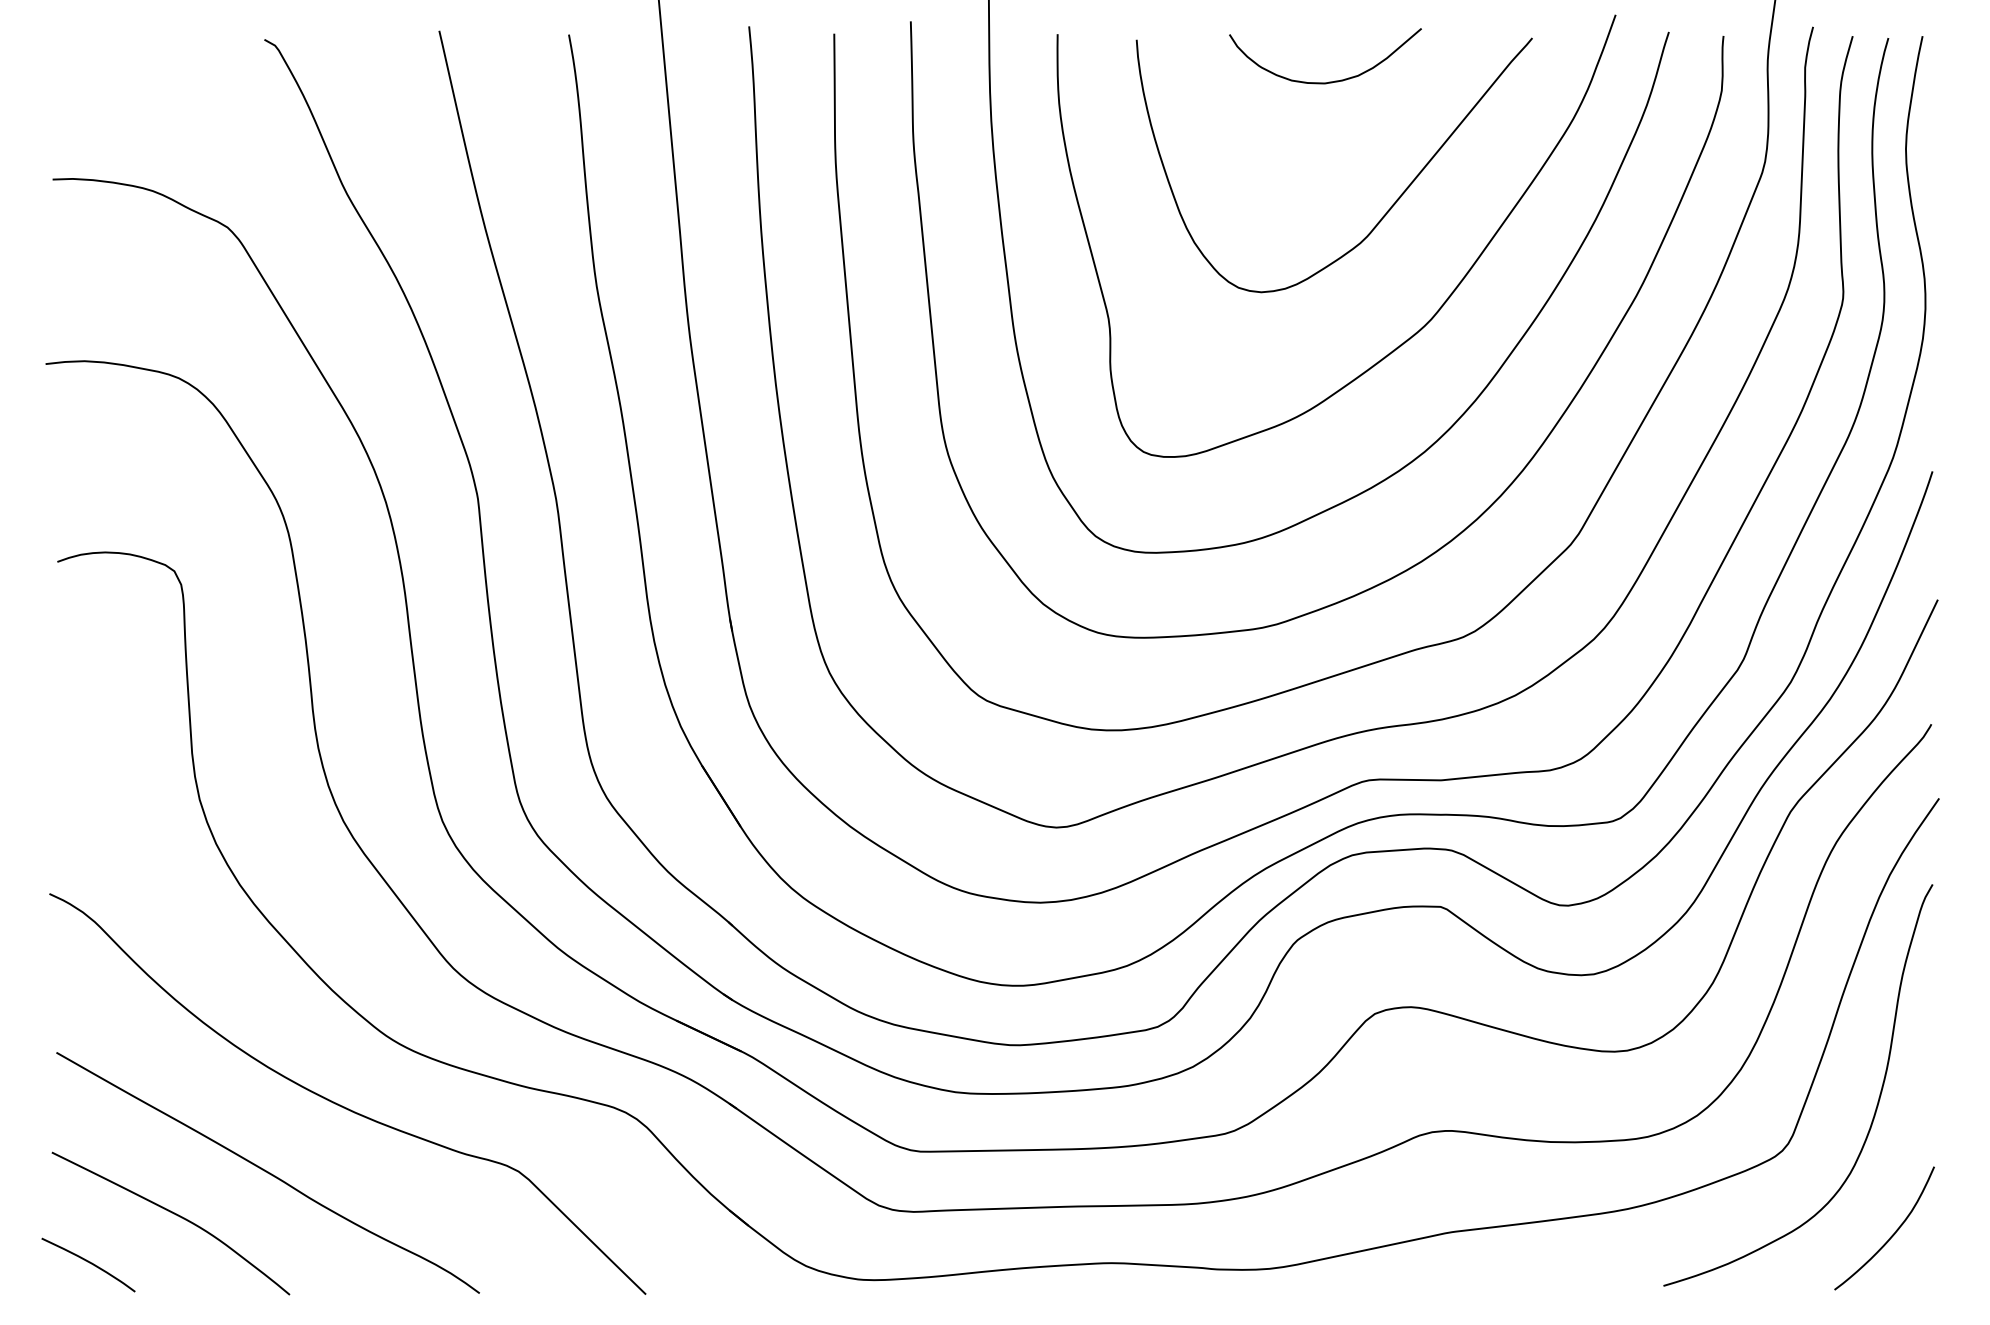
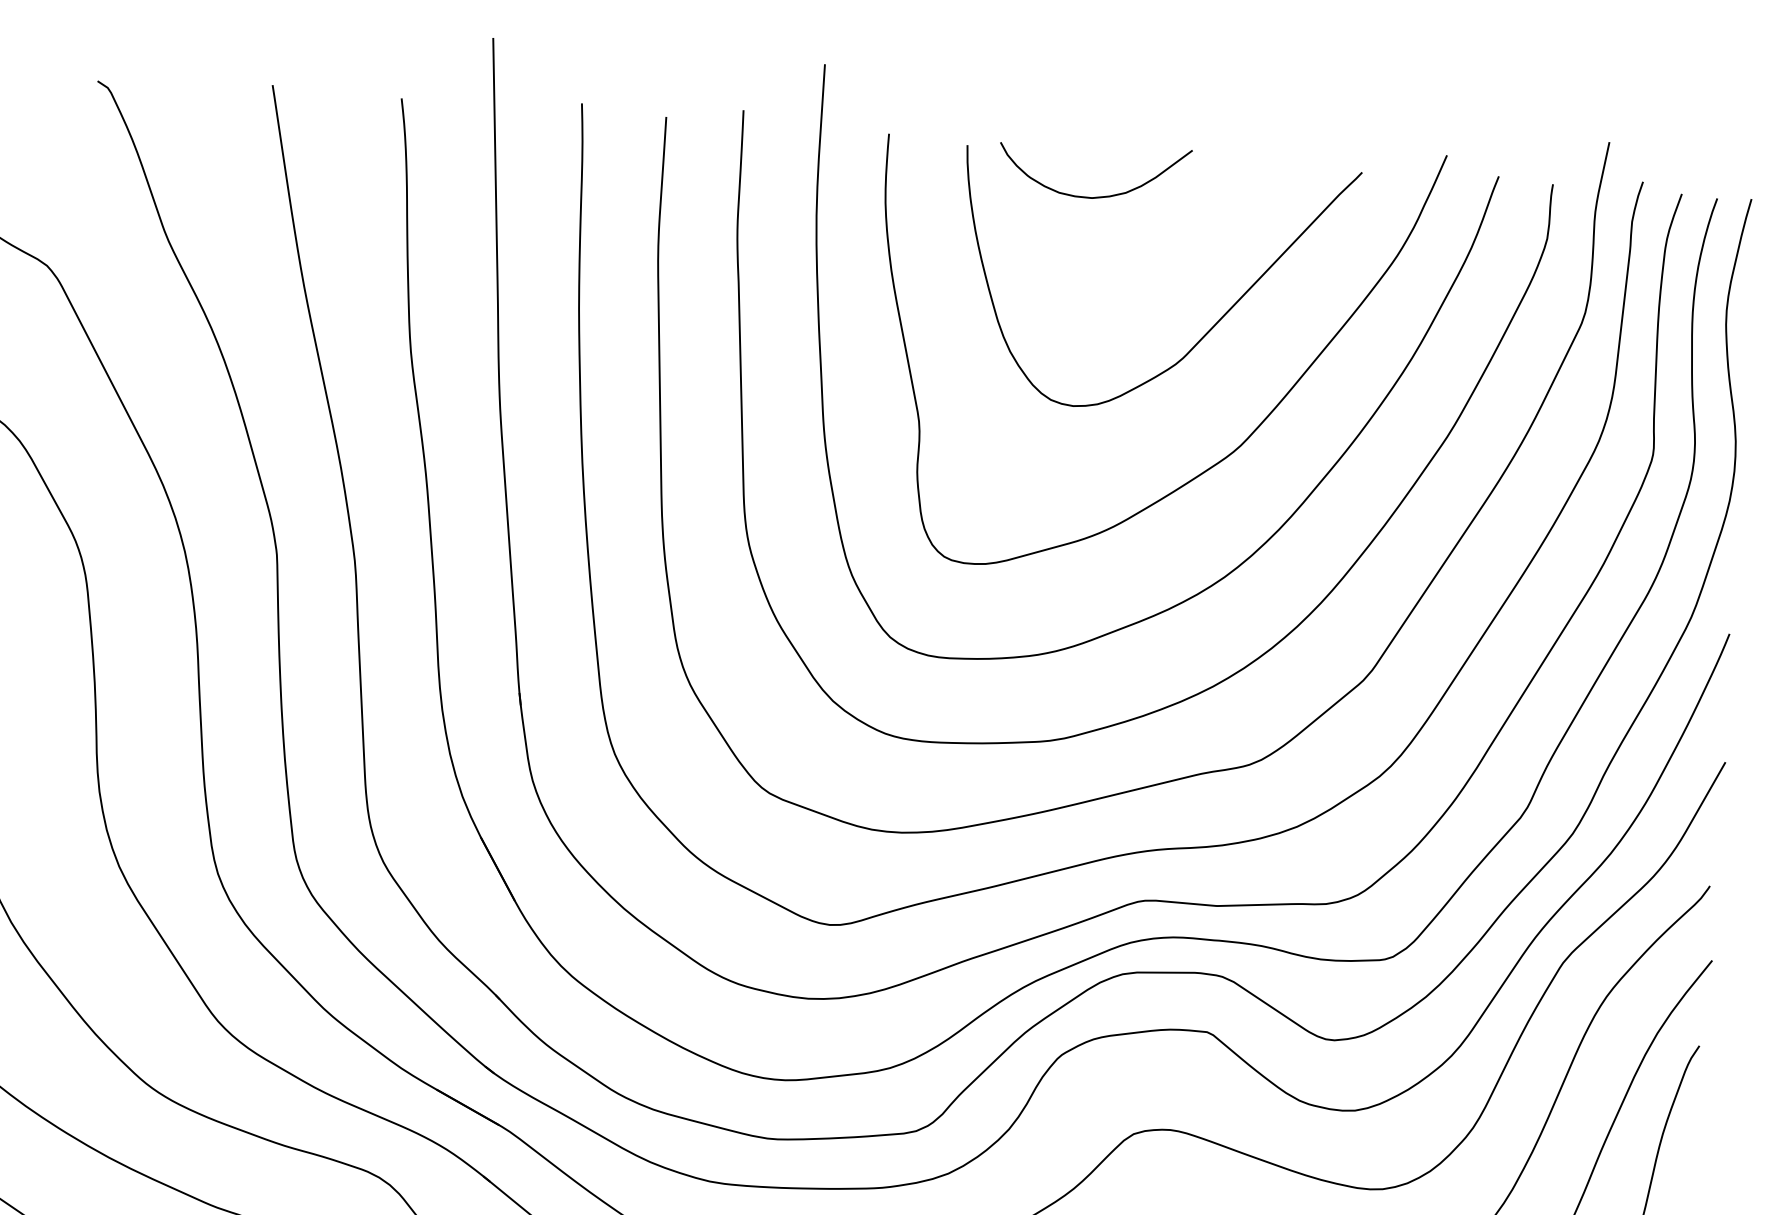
curve: (1329, 81) -> (1096, 196), moved

